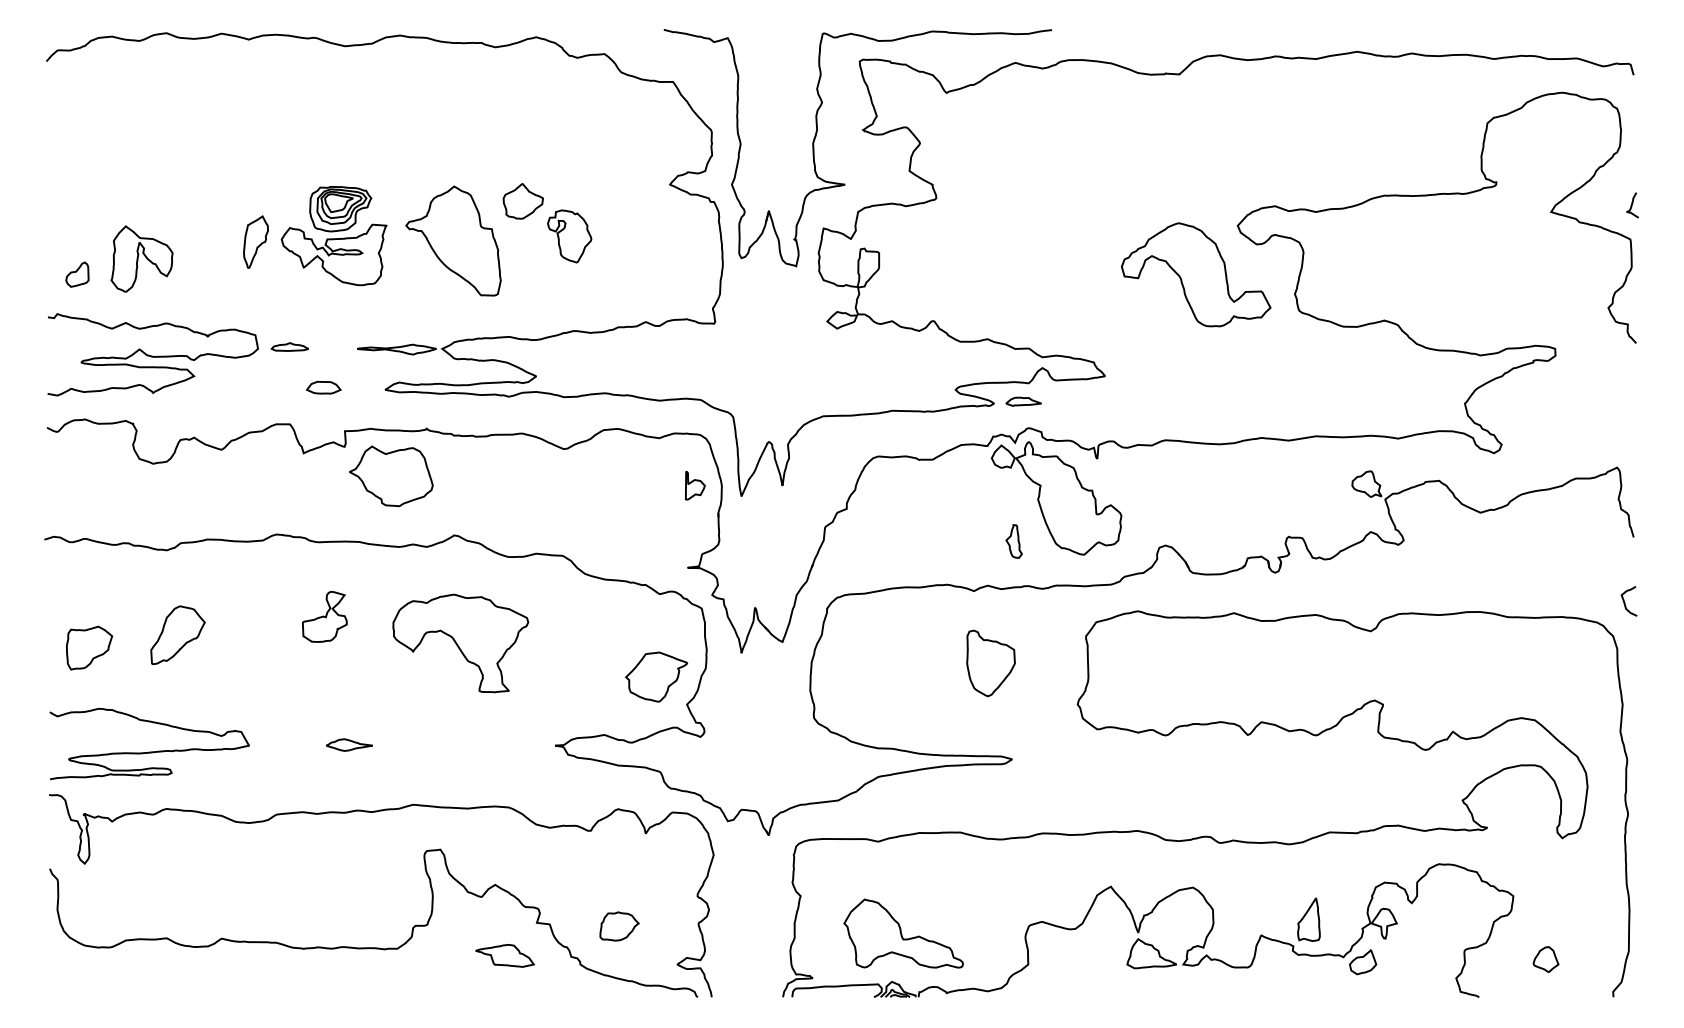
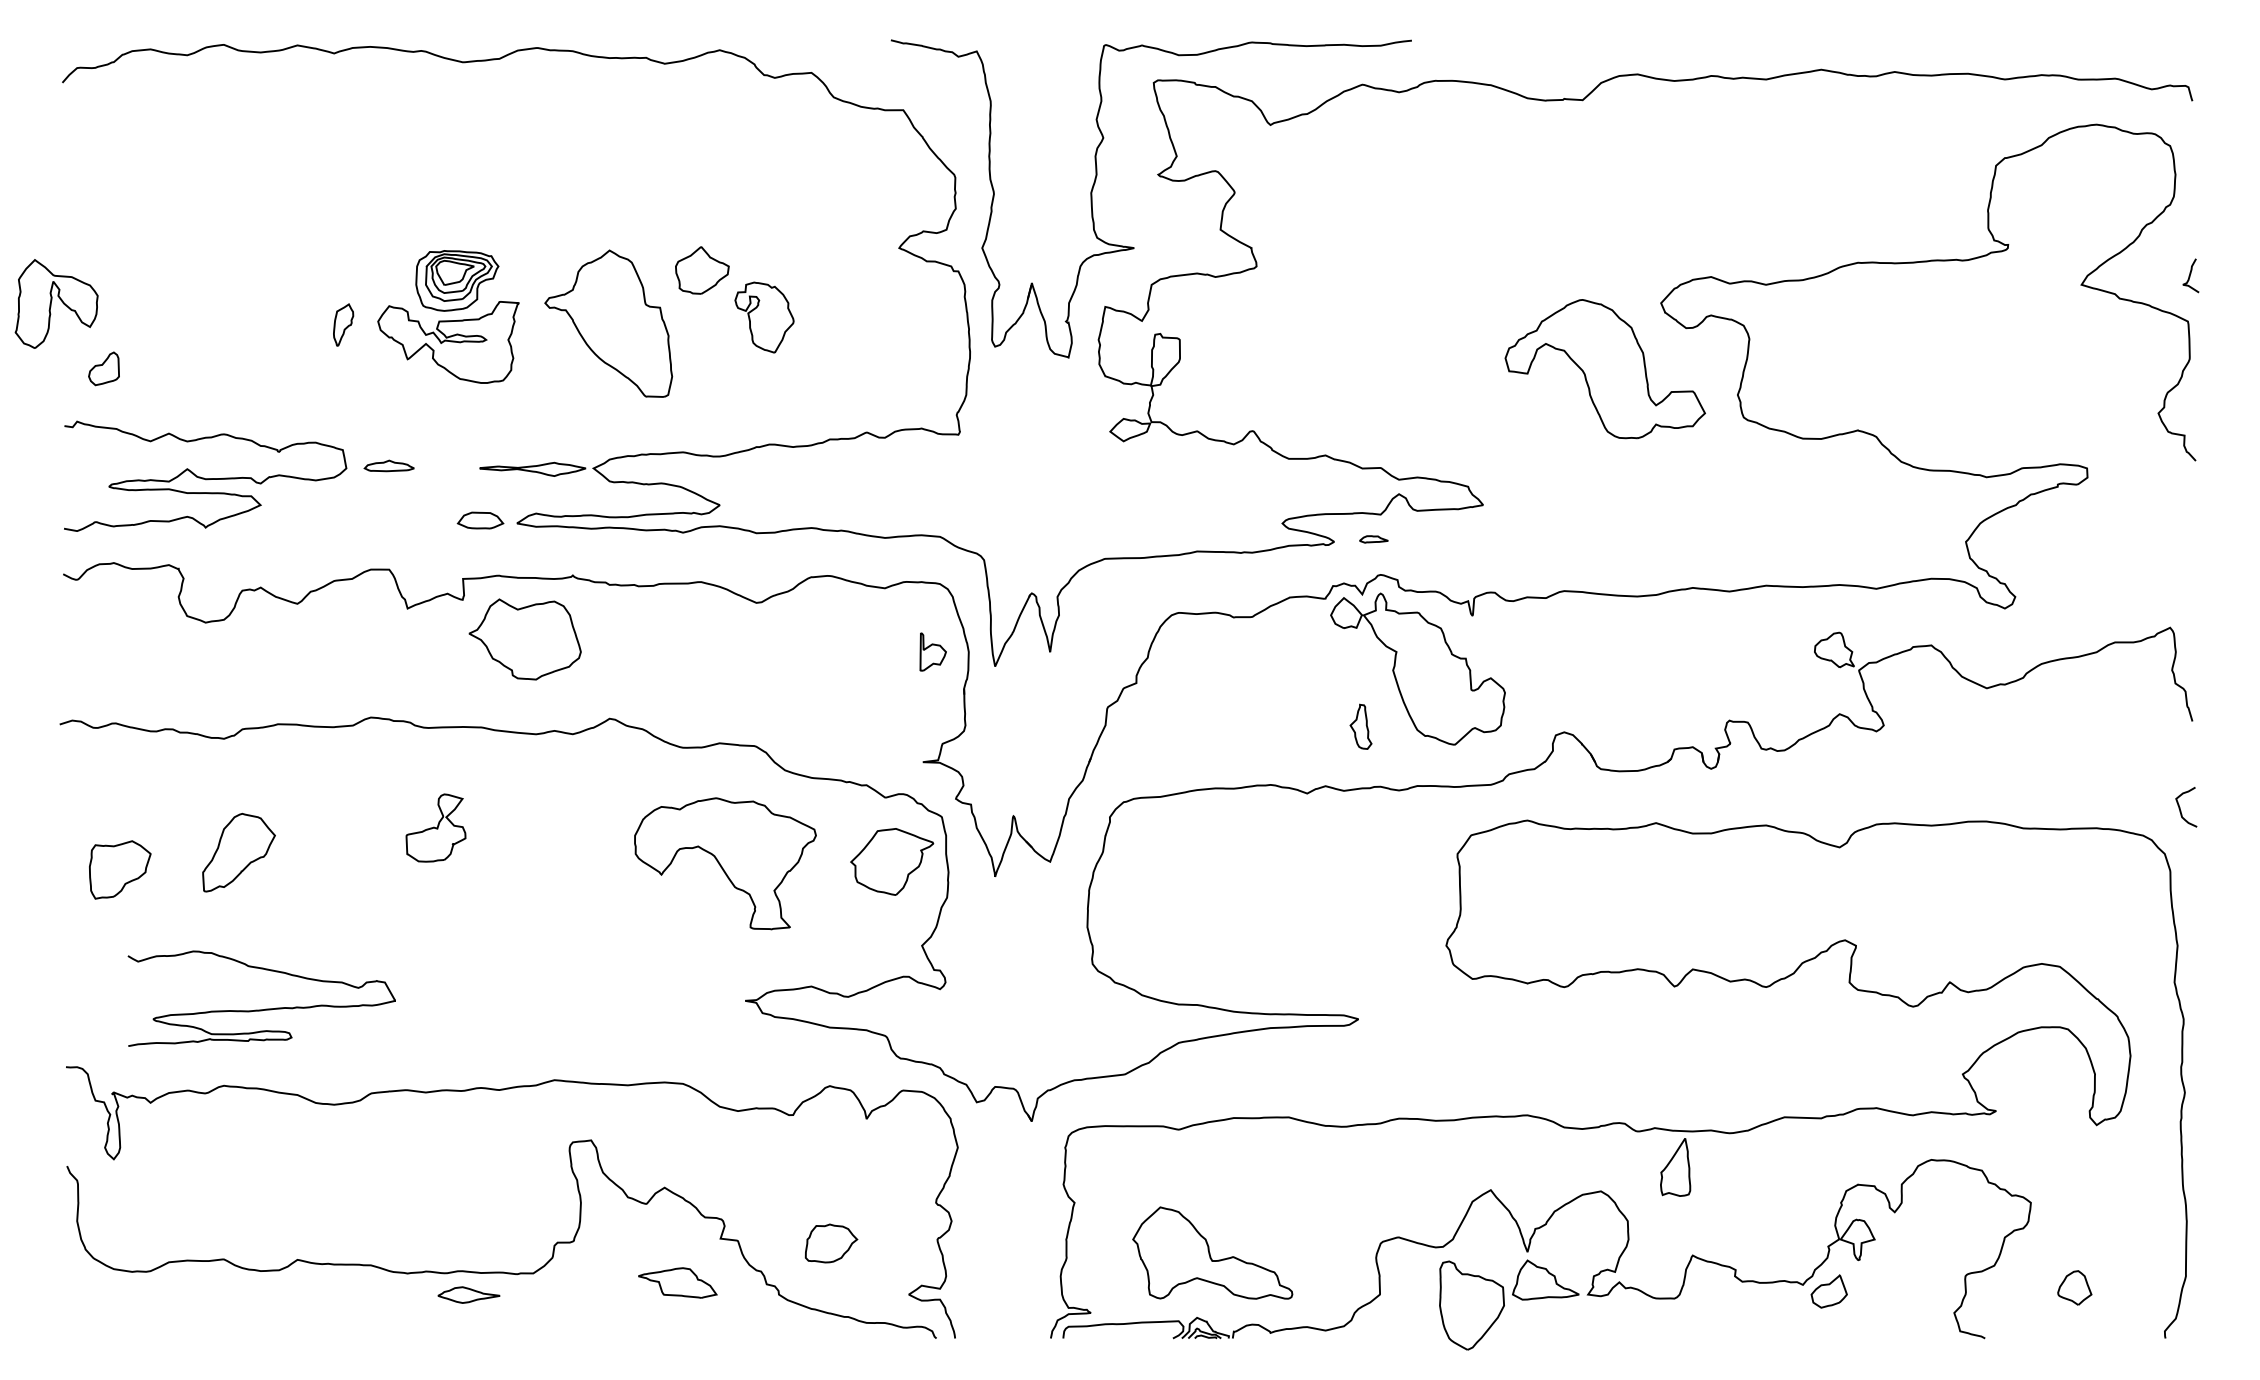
part: (255, 241) -> (343, 324), size x0.6
part: (141, 258) -> (56, 303), moved
part: (323, 387) -> (480, 520), moved
part: (1023, 401) -> (1373, 539), size x0.6
part: (460, 643) -> (725, 863), moved
part: (990, 663) -> (1471, 1305), moved
part: (656, 676) -> (892, 861), moved
part: (349, 744) -> (468, 1294), moved
curve: (152, 751) -> (265, 1008), moved
part: (1308, 919) -> (1675, 1167), moved

